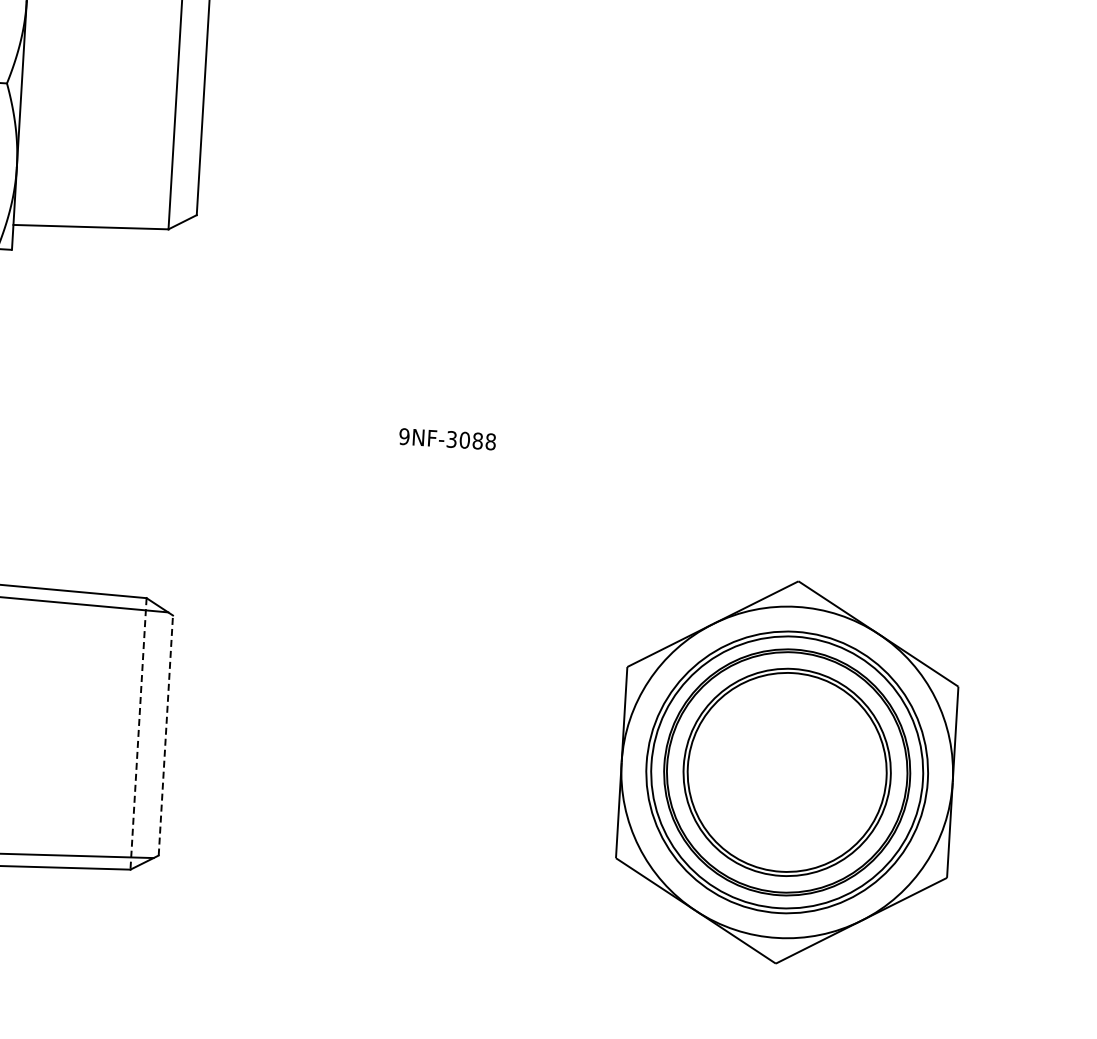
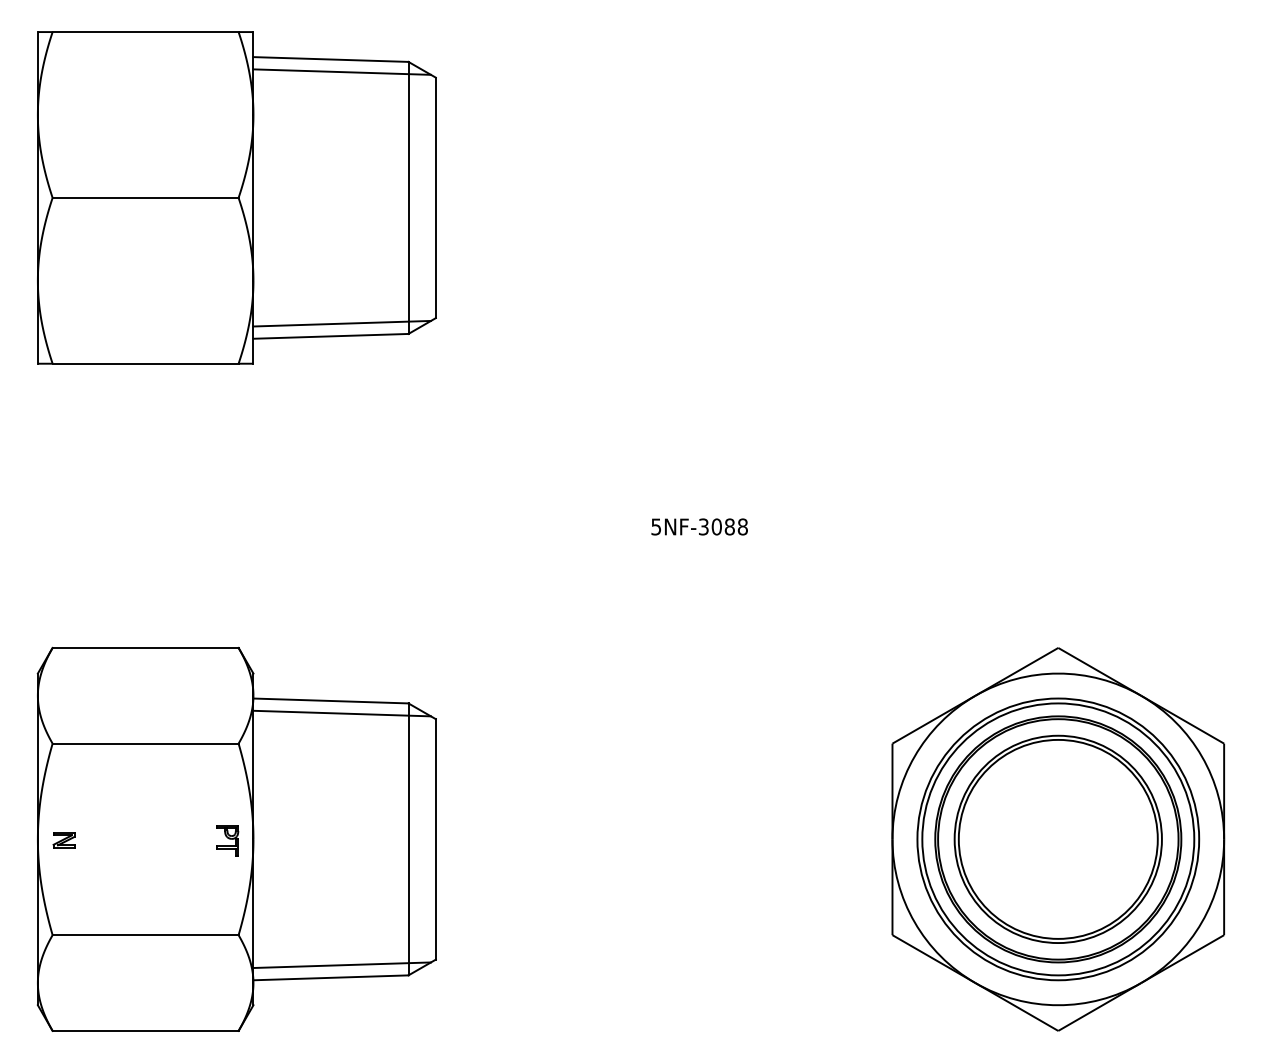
line: (102, 214) -> (341, 323), added
text: (404, 436) -> (656, 526), 9NF-3088 -> 5NF-3088
line: (138, 733) -> (408, 839), dashed -> solid
line: (165, 734) -> (435, 838), dashed -> solid

